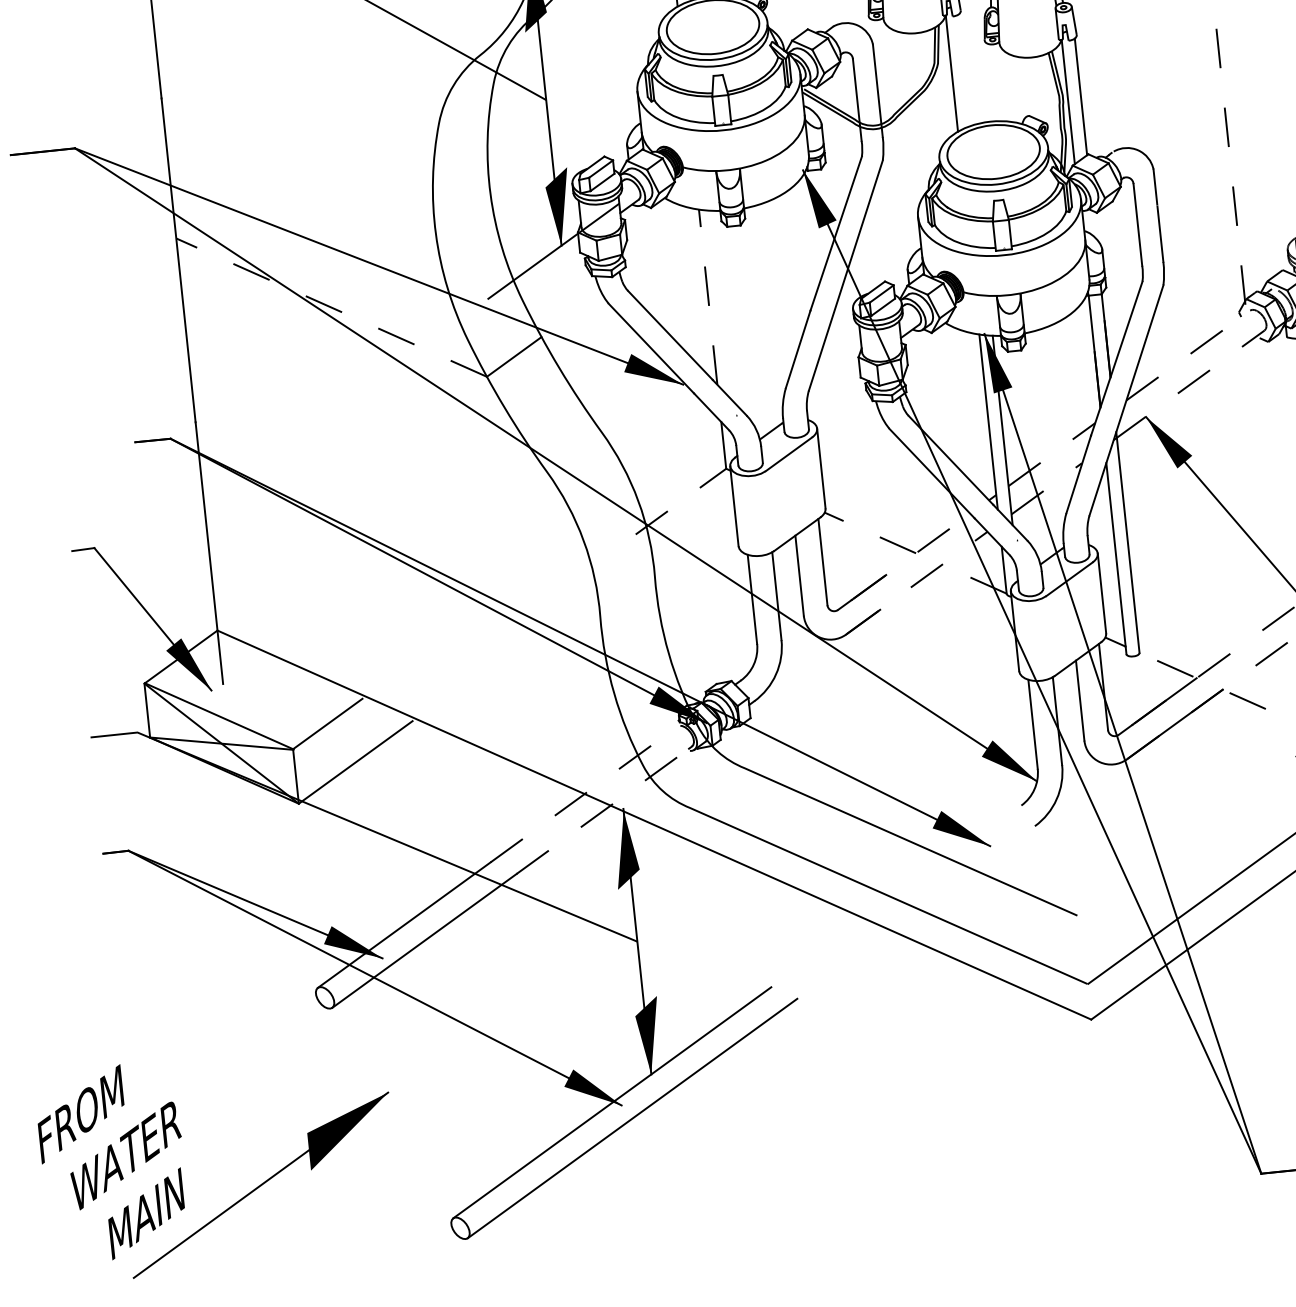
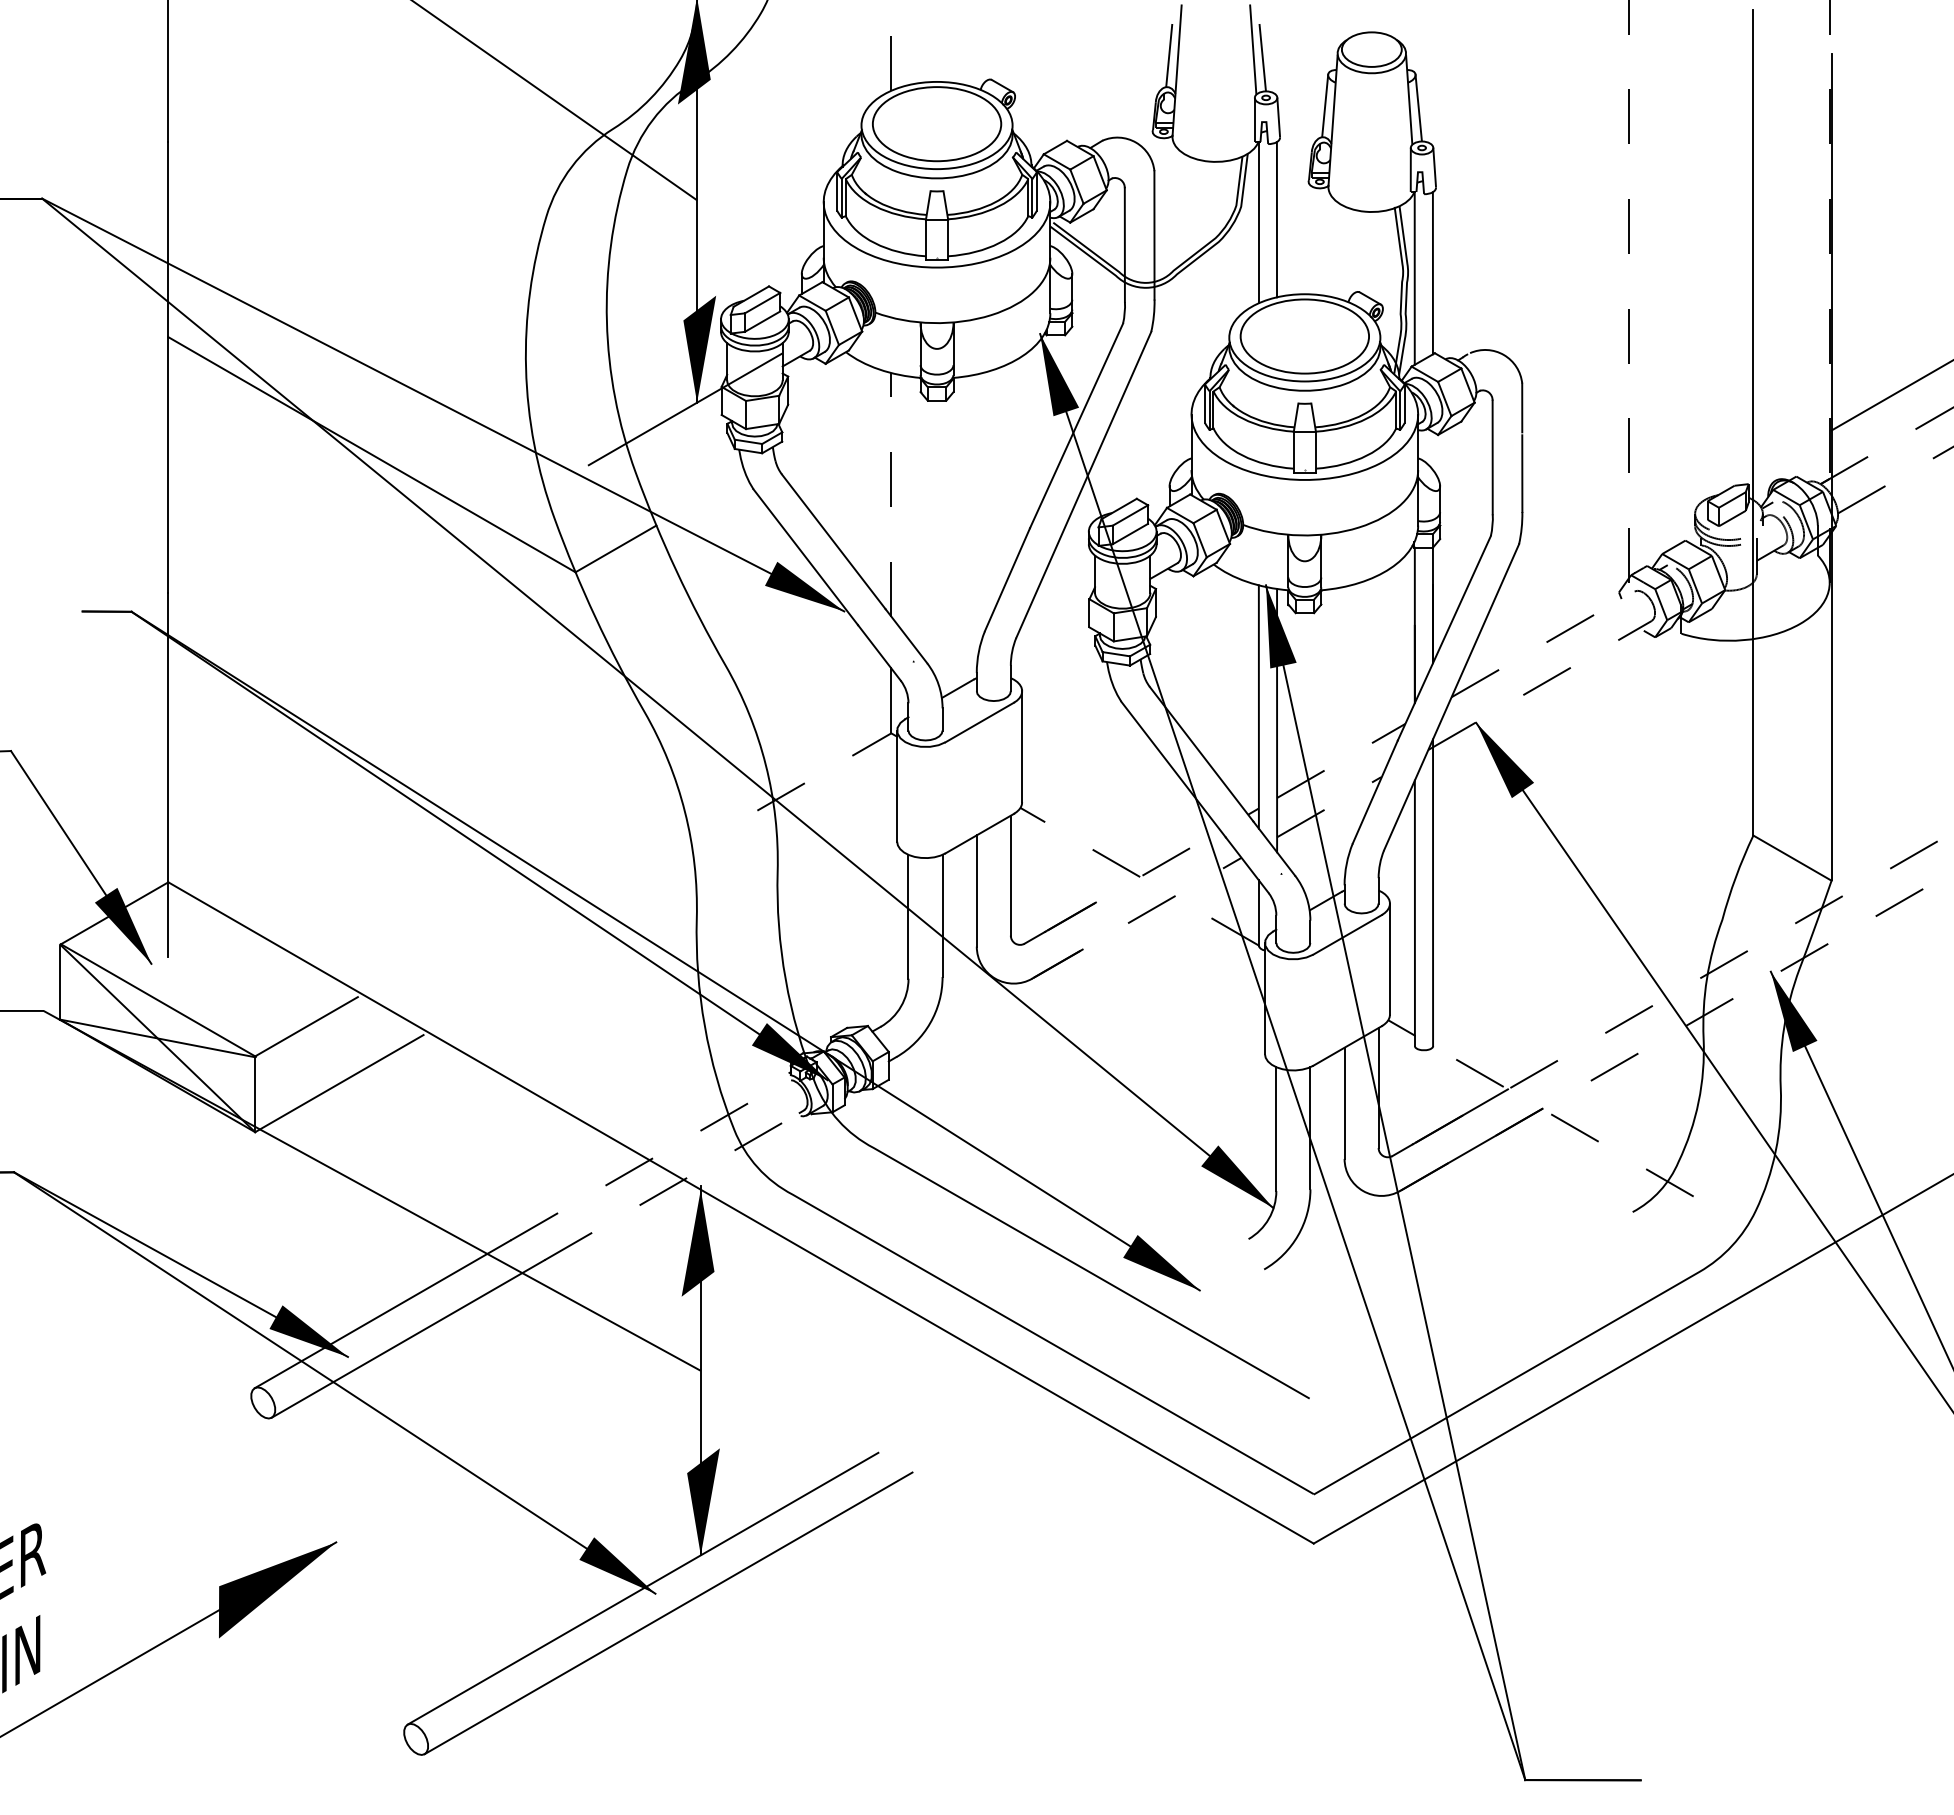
line: (964, 70) -> (1276, 219), added
line: (331, 307) -> (371, 454), dashed -> solid

